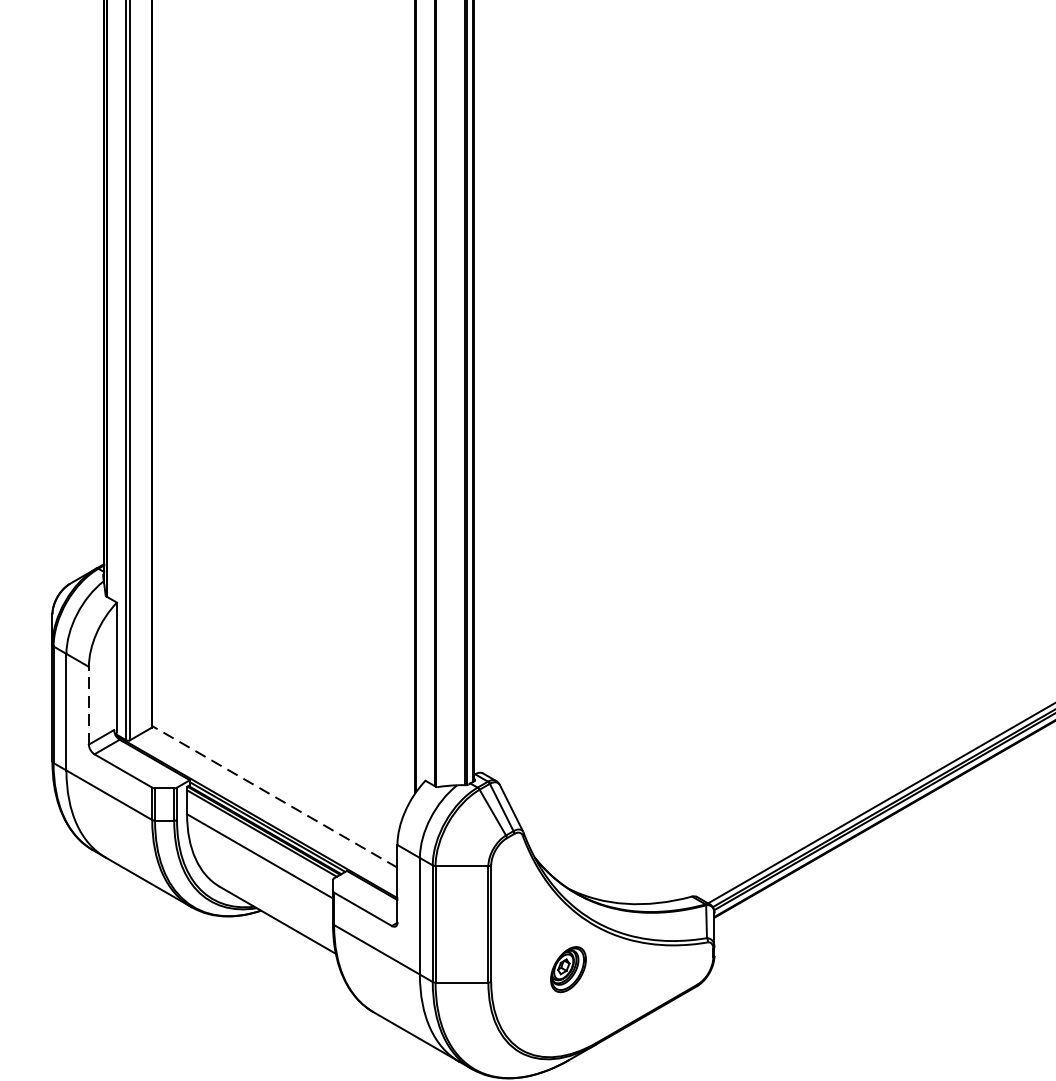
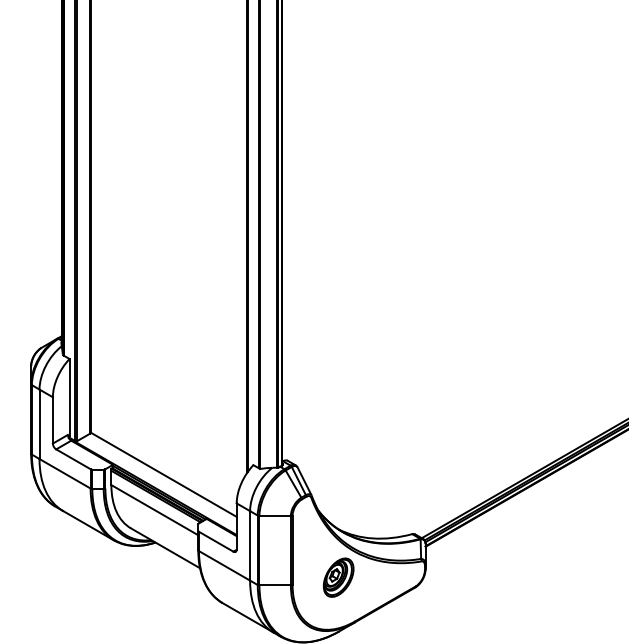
line: (88, 704) -> (52, 419), dashed -> solid
line: (274, 796) -> (163, 474), dashed -> solid
part: (568, 969) -> (338, 577), size x1.43

